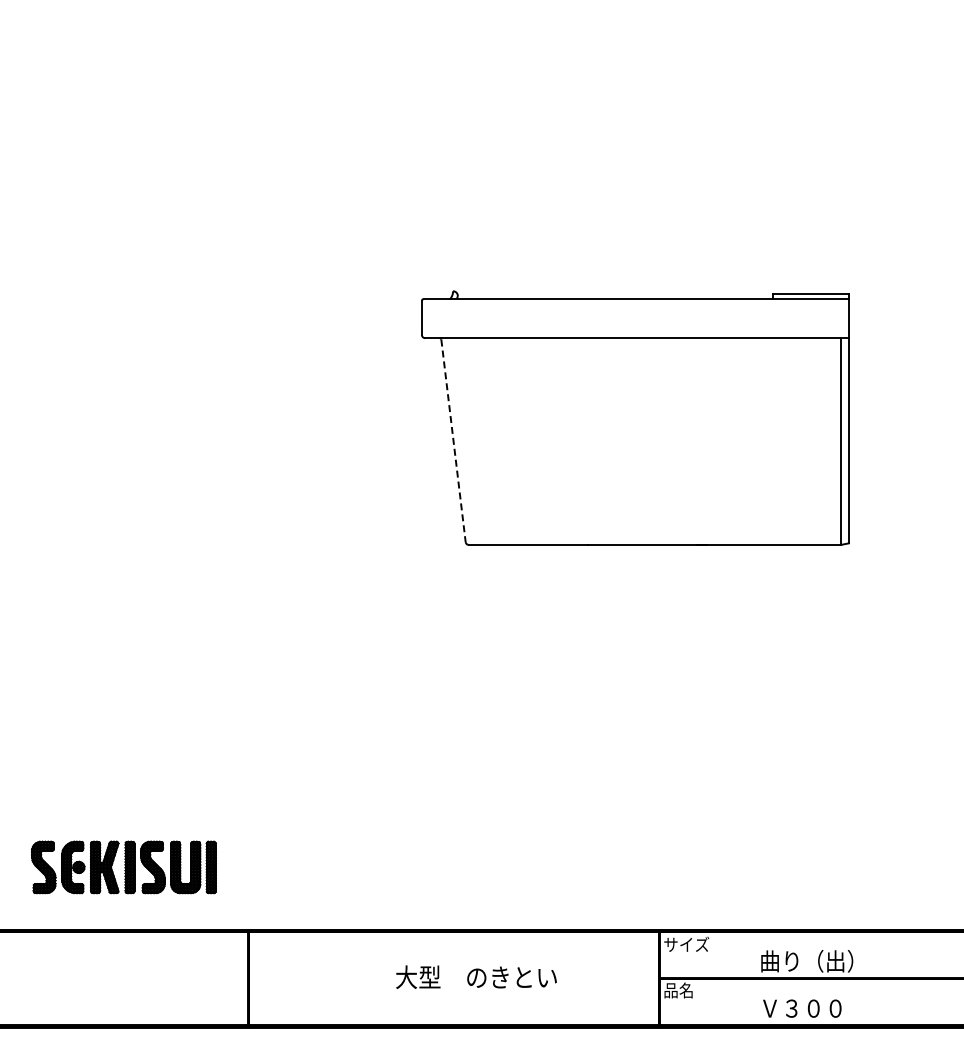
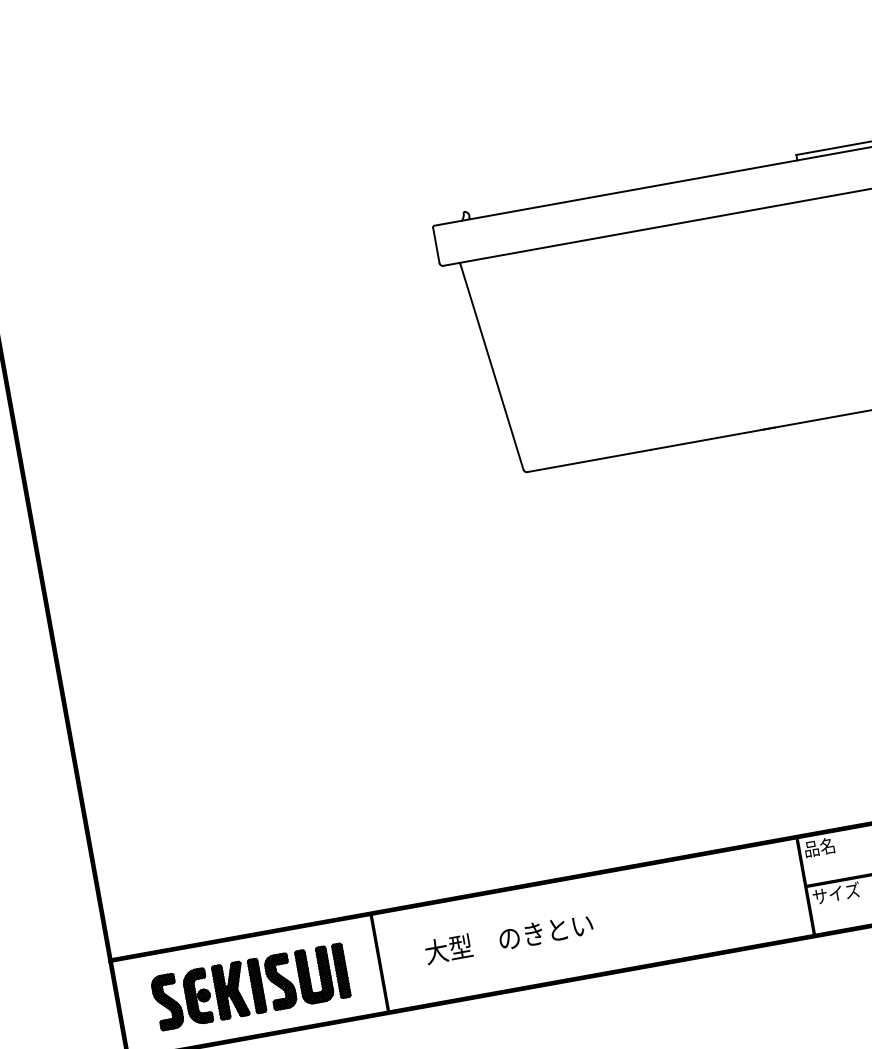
line: (453, 440) -> (491, 366), dashed -> solid
part: (123, 867) -> (250, 987), moved
text: (686, 944) -> (827, 845), サイズ -> 品名
text: (476, 976) -> (508, 937), moved
text: (686, 990) -> (836, 893), 品名 -> サイズ

